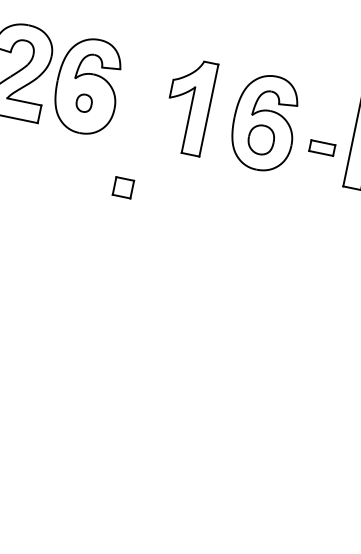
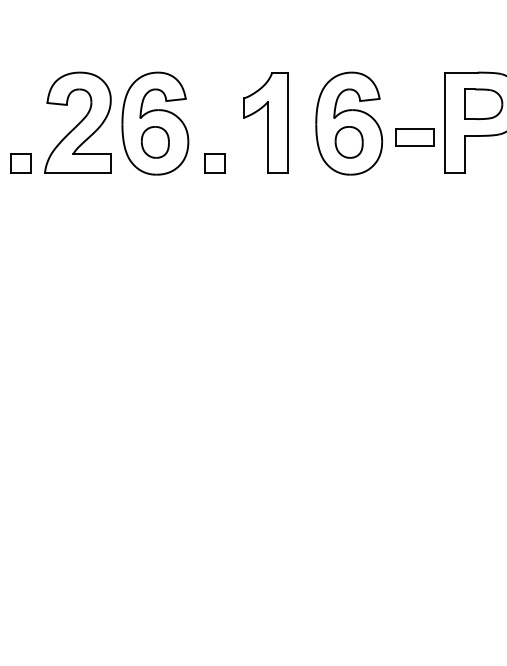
part: (83, 103) -> (154, 142), size x1.67
part: (321, 147) -> (414, 137), size x1.43
part: (123, 187) -> (214, 163), moved

